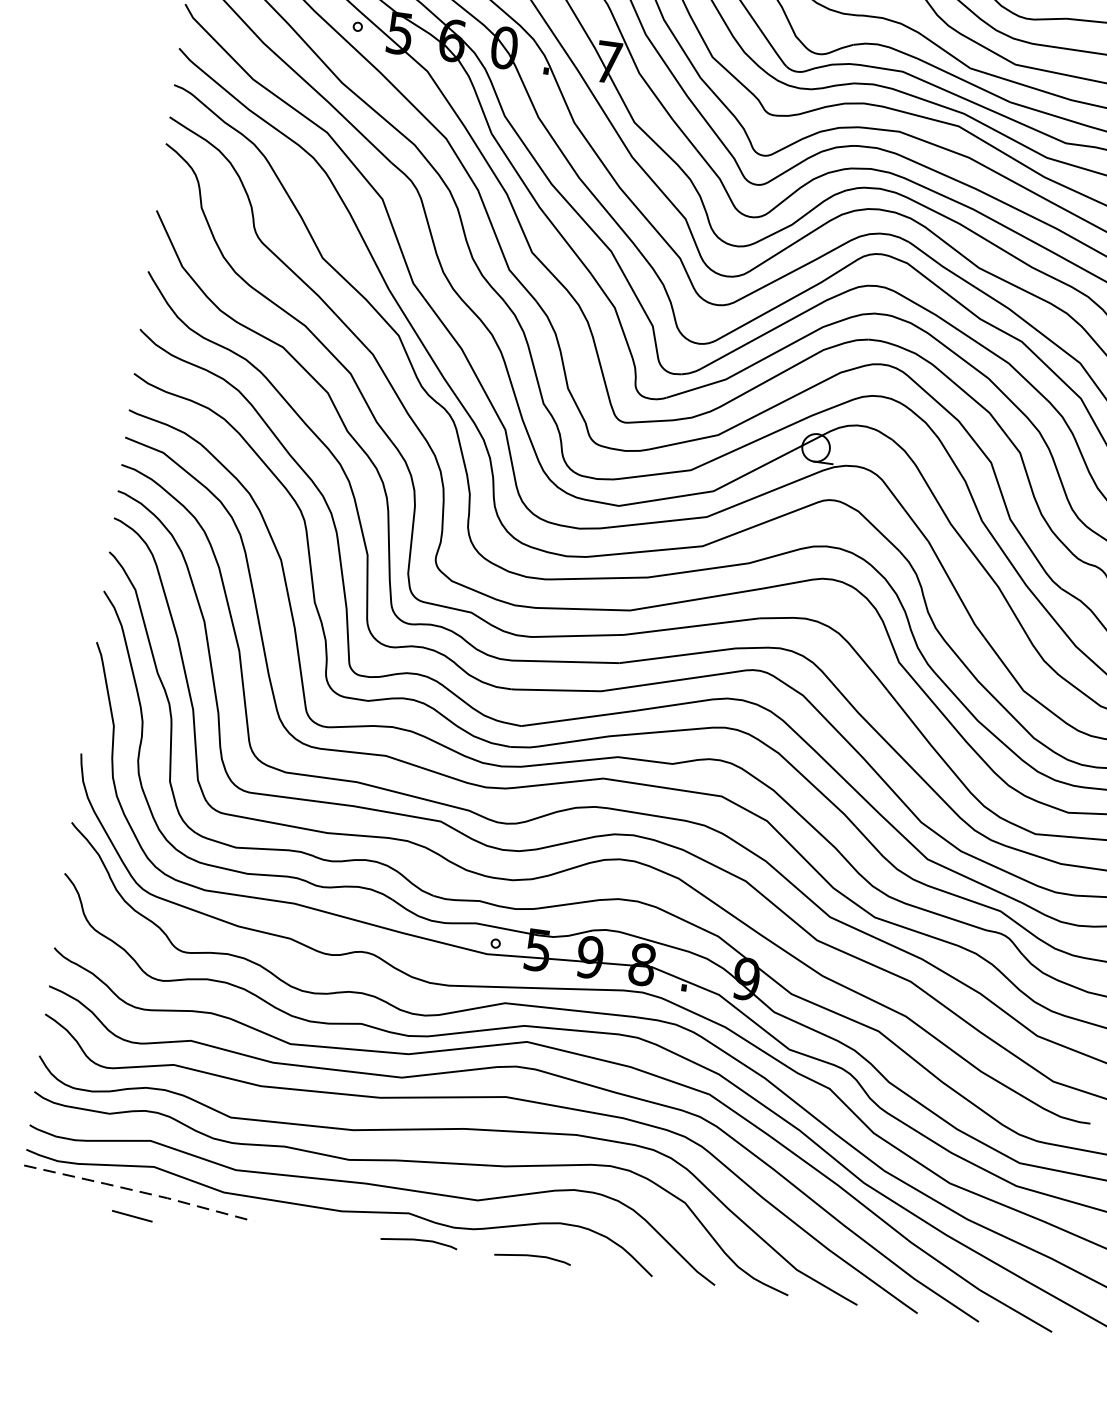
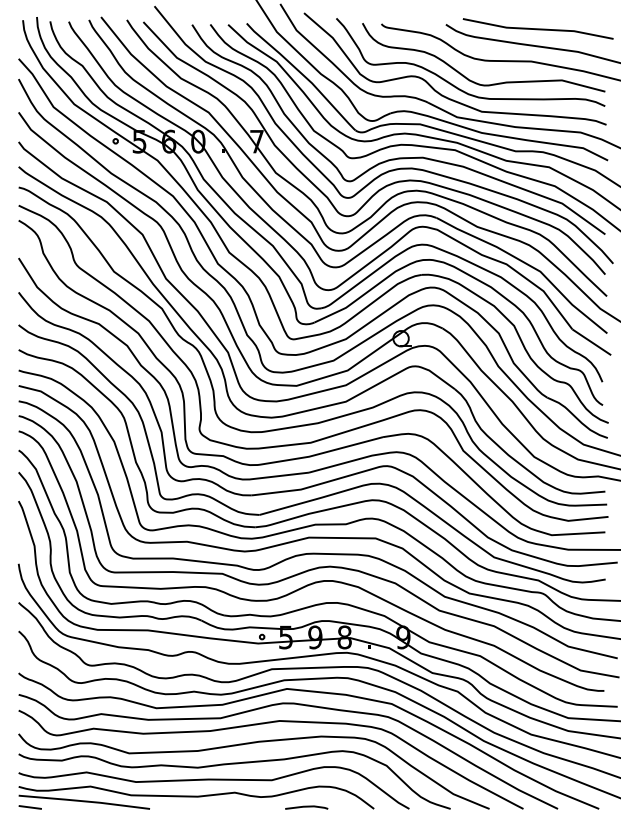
line: (139, 1191) -> (84, 801), dashed -> solid
line: (130, 1216) -> (29, 807), moved
line: (418, 1241) -> (242, 807), removed

